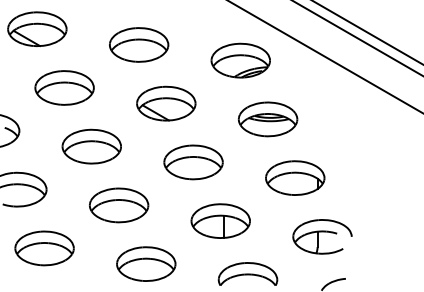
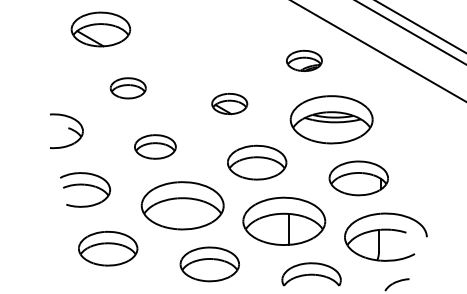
part: (138, 45) -> (202, 45), removed
part: (240, 60) -> (304, 60), size x0.6
part: (64, 88) -> (128, 88), size x0.6
part: (165, 103) -> (229, 103), size x0.6
part: (267, 119) -> (331, 119), size x1.4
part: (91, 146) -> (155, 146), size x0.7
part: (118, 205) -> (182, 205), size x1.4
part: (220, 221) -> (284, 221), size x1.4
part: (322, 236) -> (386, 236), size x1.4

